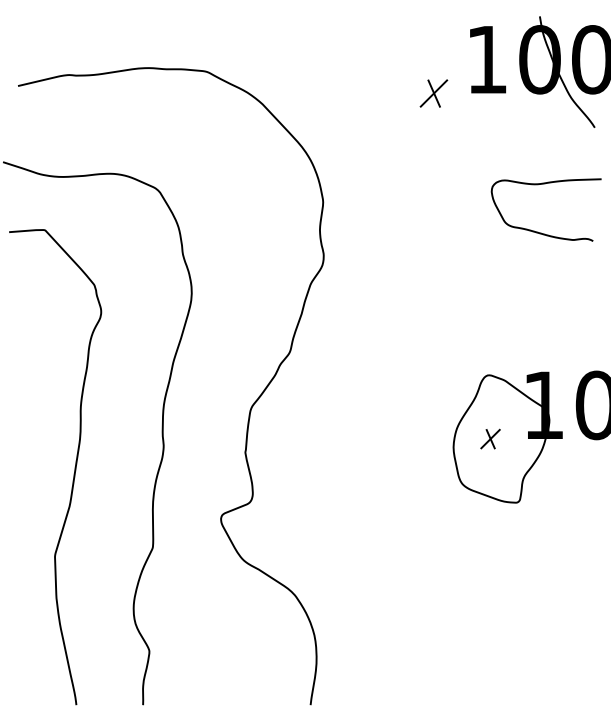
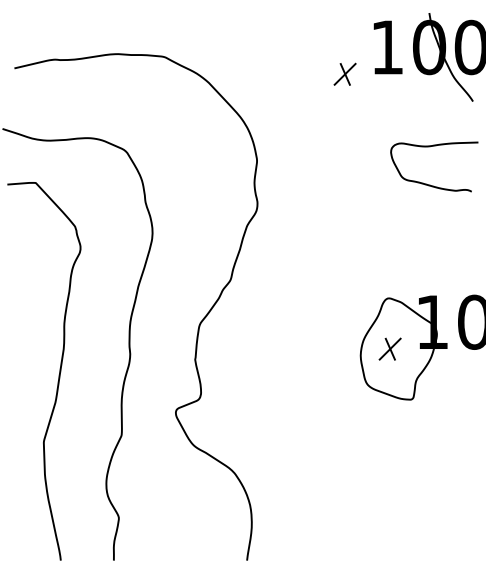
part: (489, 438) -> (389, 348), size x1.43

